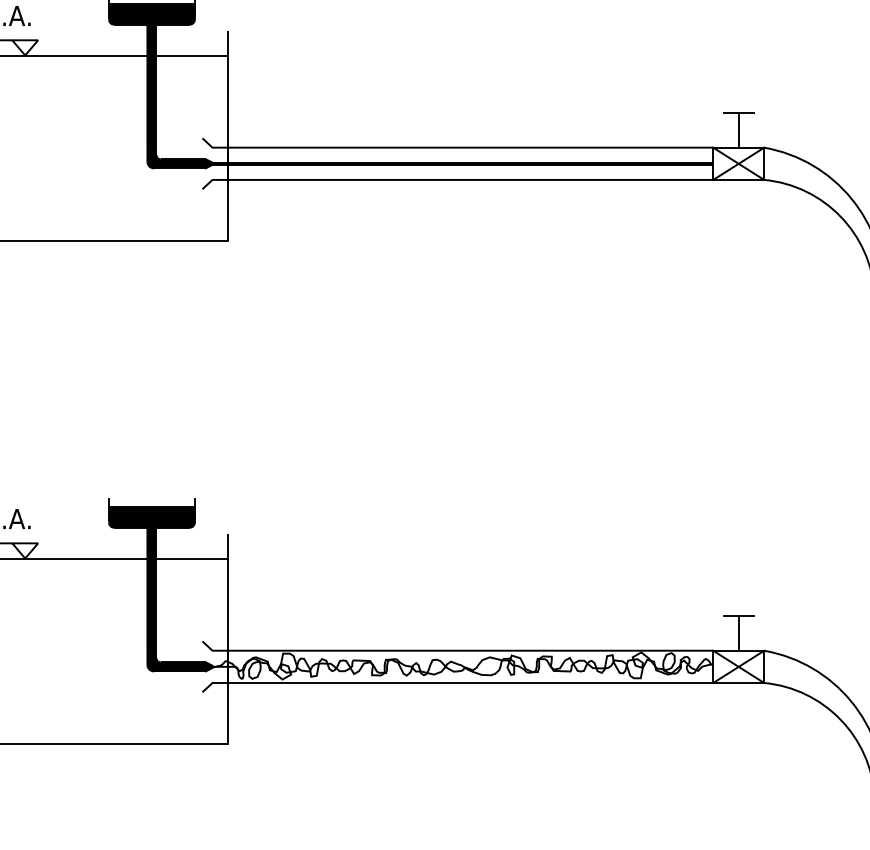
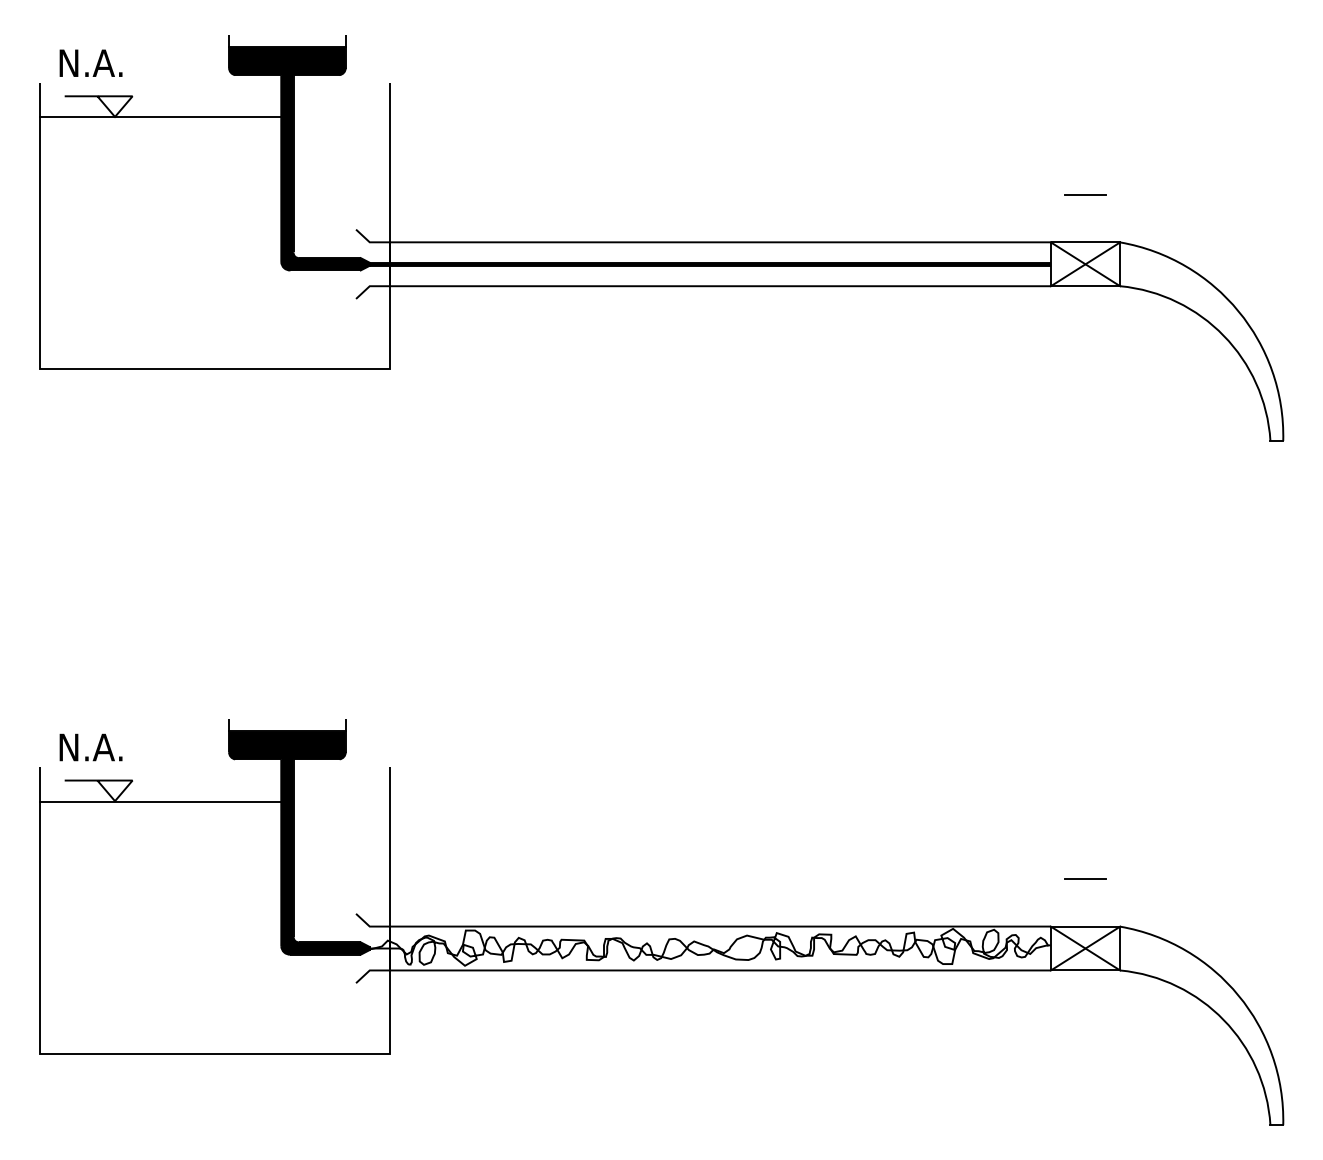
line: (191, 55) -> (341, 117), removed
line: (738, 130) -> (1085, 218), removed
line: (191, 558) -> (341, 801), removed
line: (738, 633) -> (1085, 902), removed

